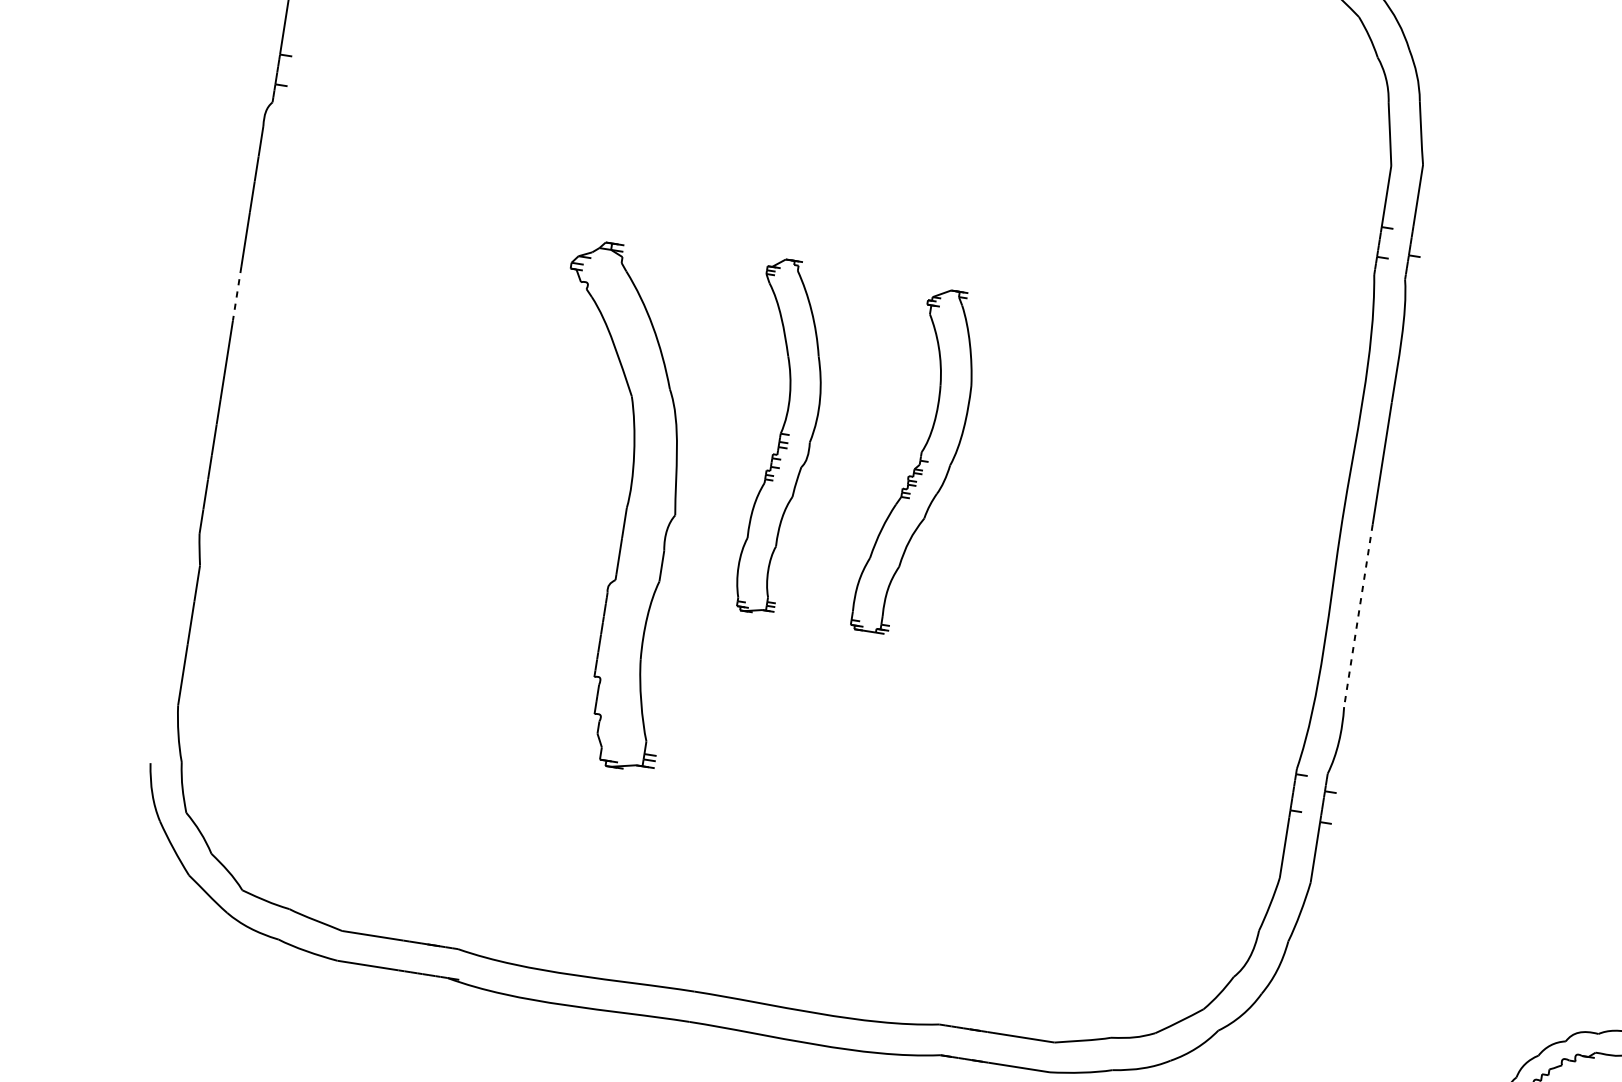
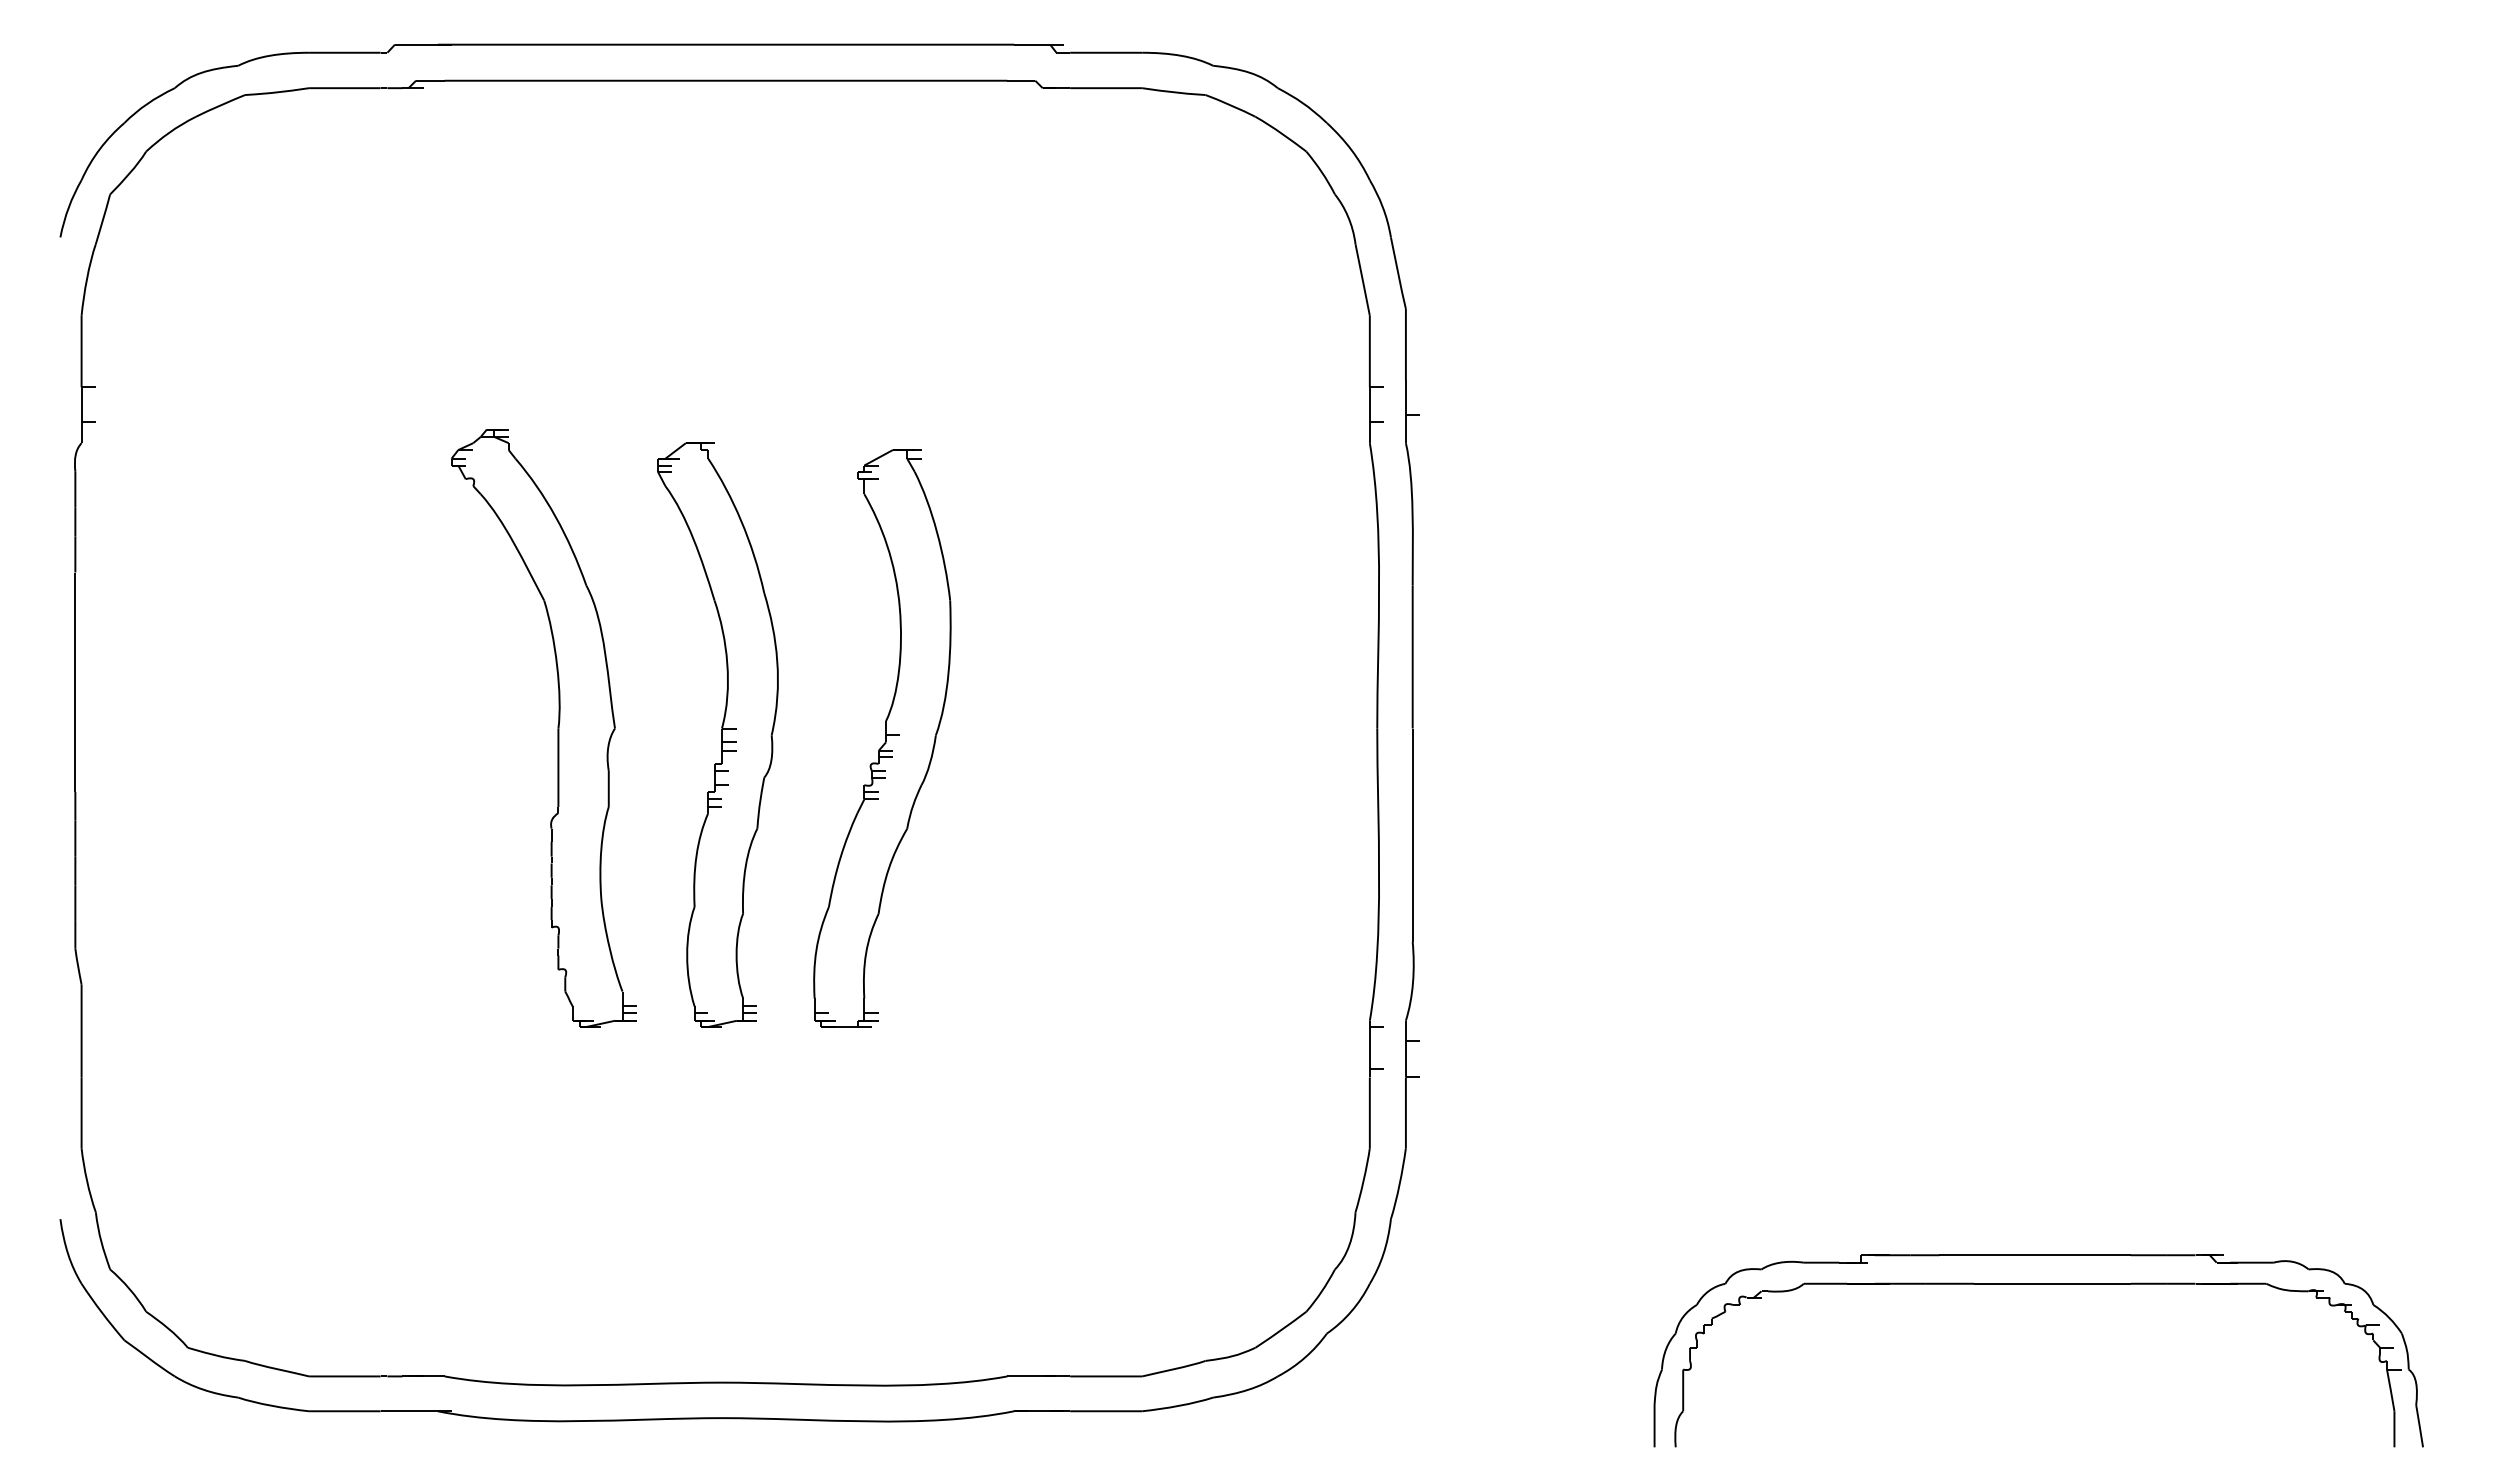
line: (237, 294) -> (75, 668), dashed -> solid
part: (777, 436) -> (717, 734), size x1.43
part: (917, 462) -> (882, 738), size x1.43
part: (626, 507) -> (557, 728), moved
line: (1358, 616) -> (1412, 835), dashed -> solid

